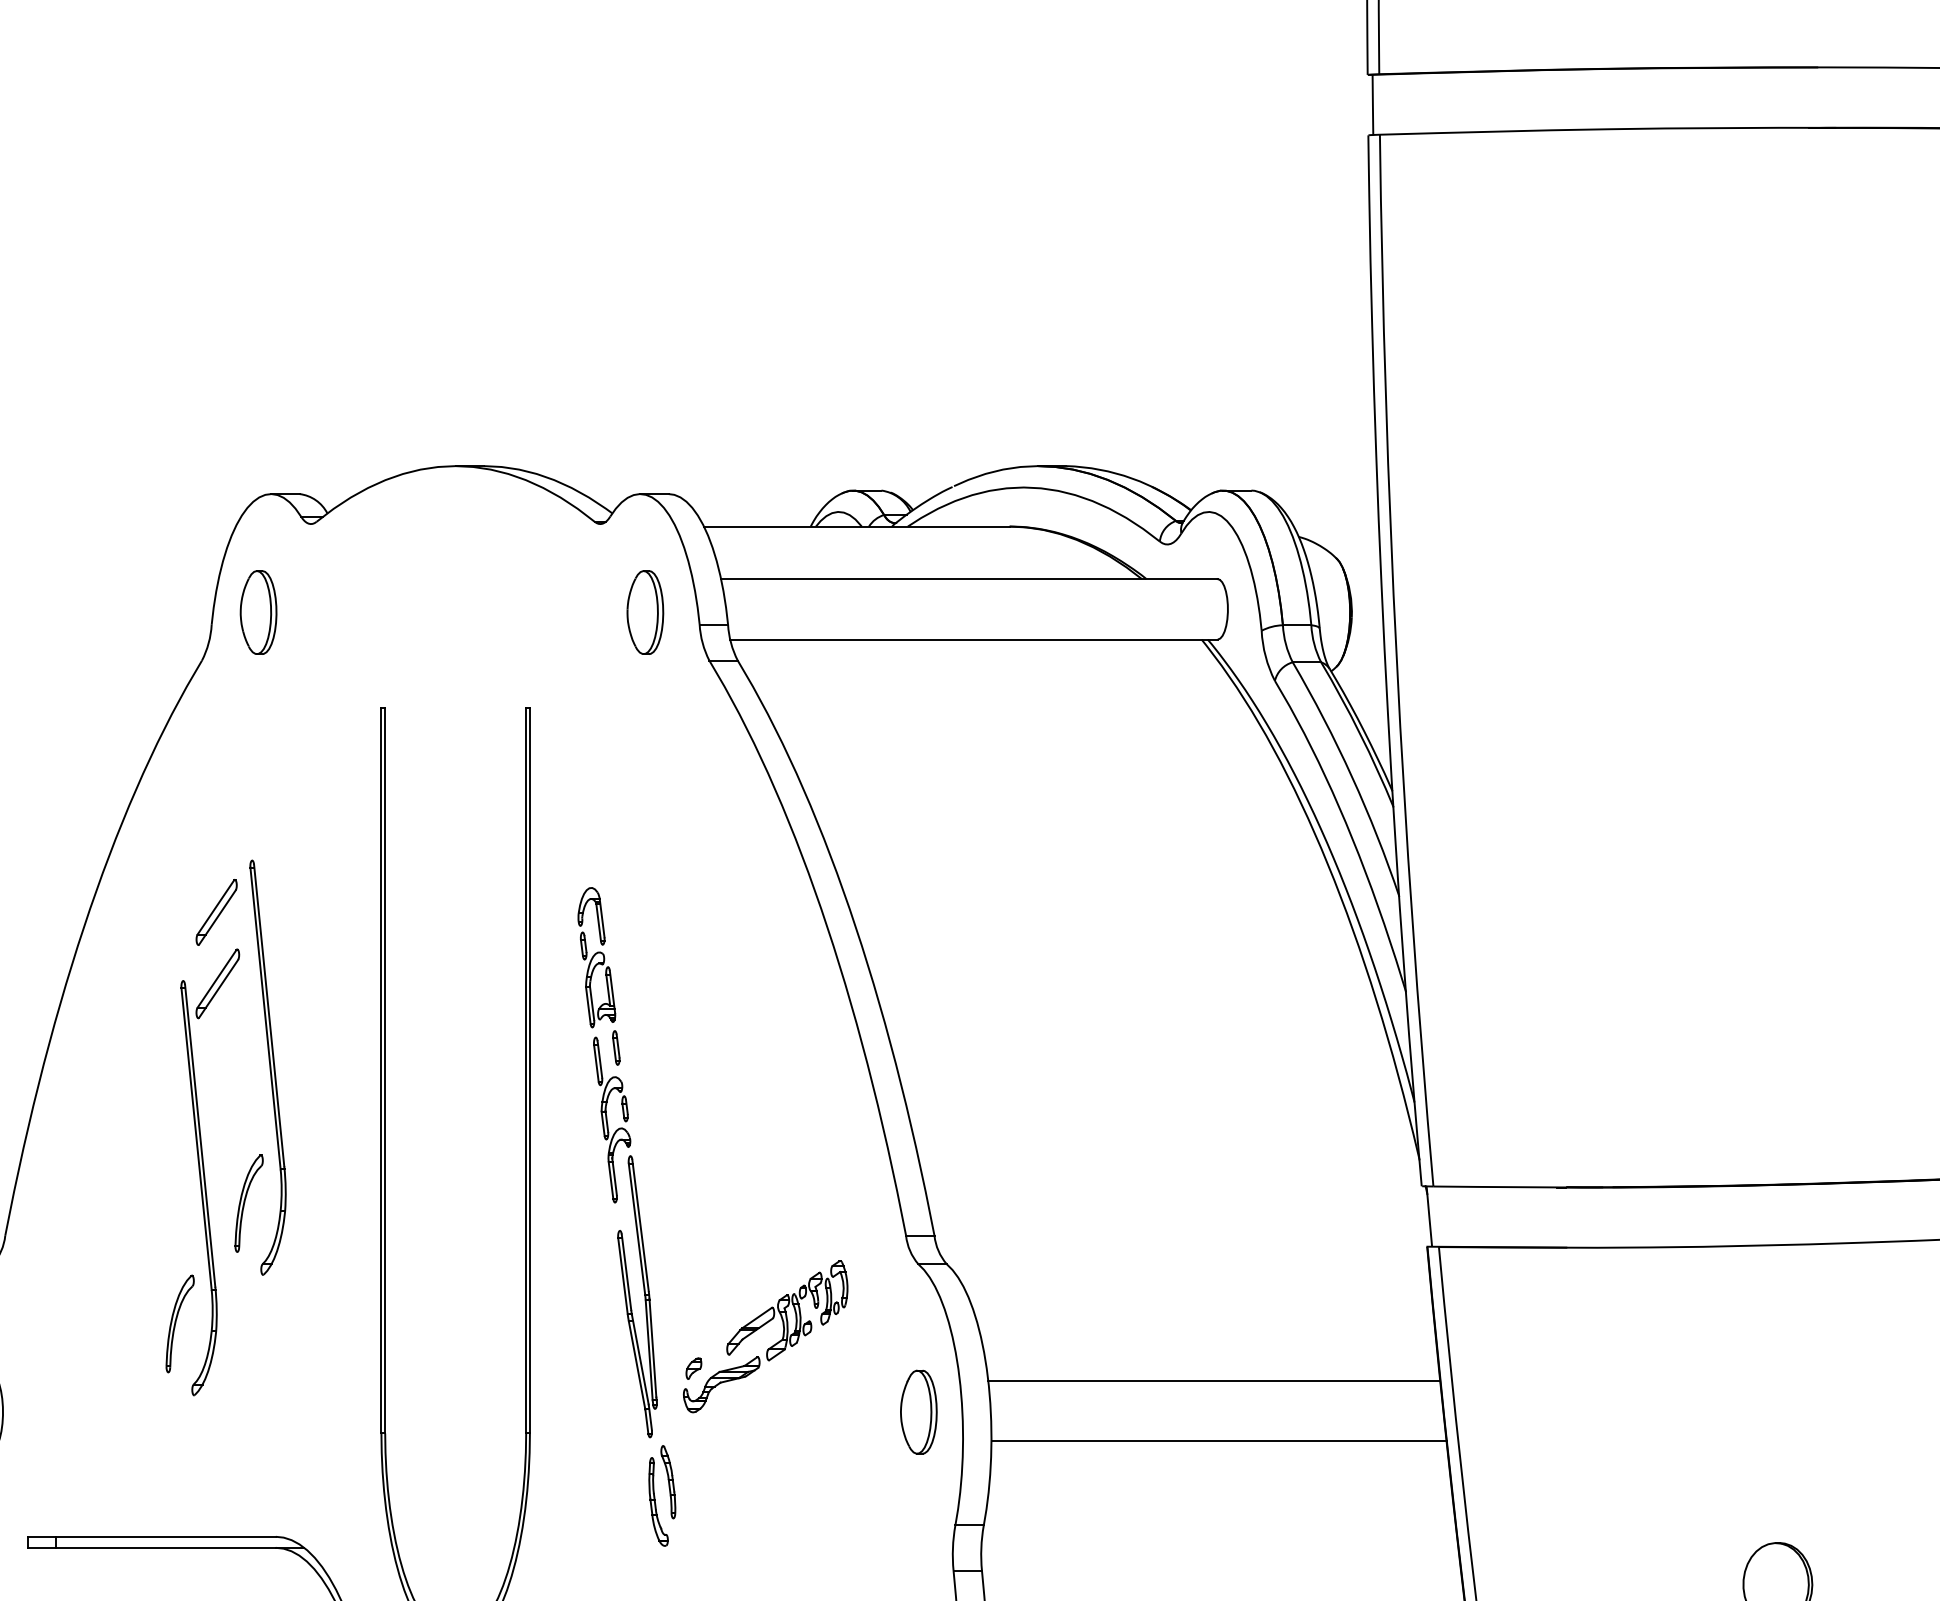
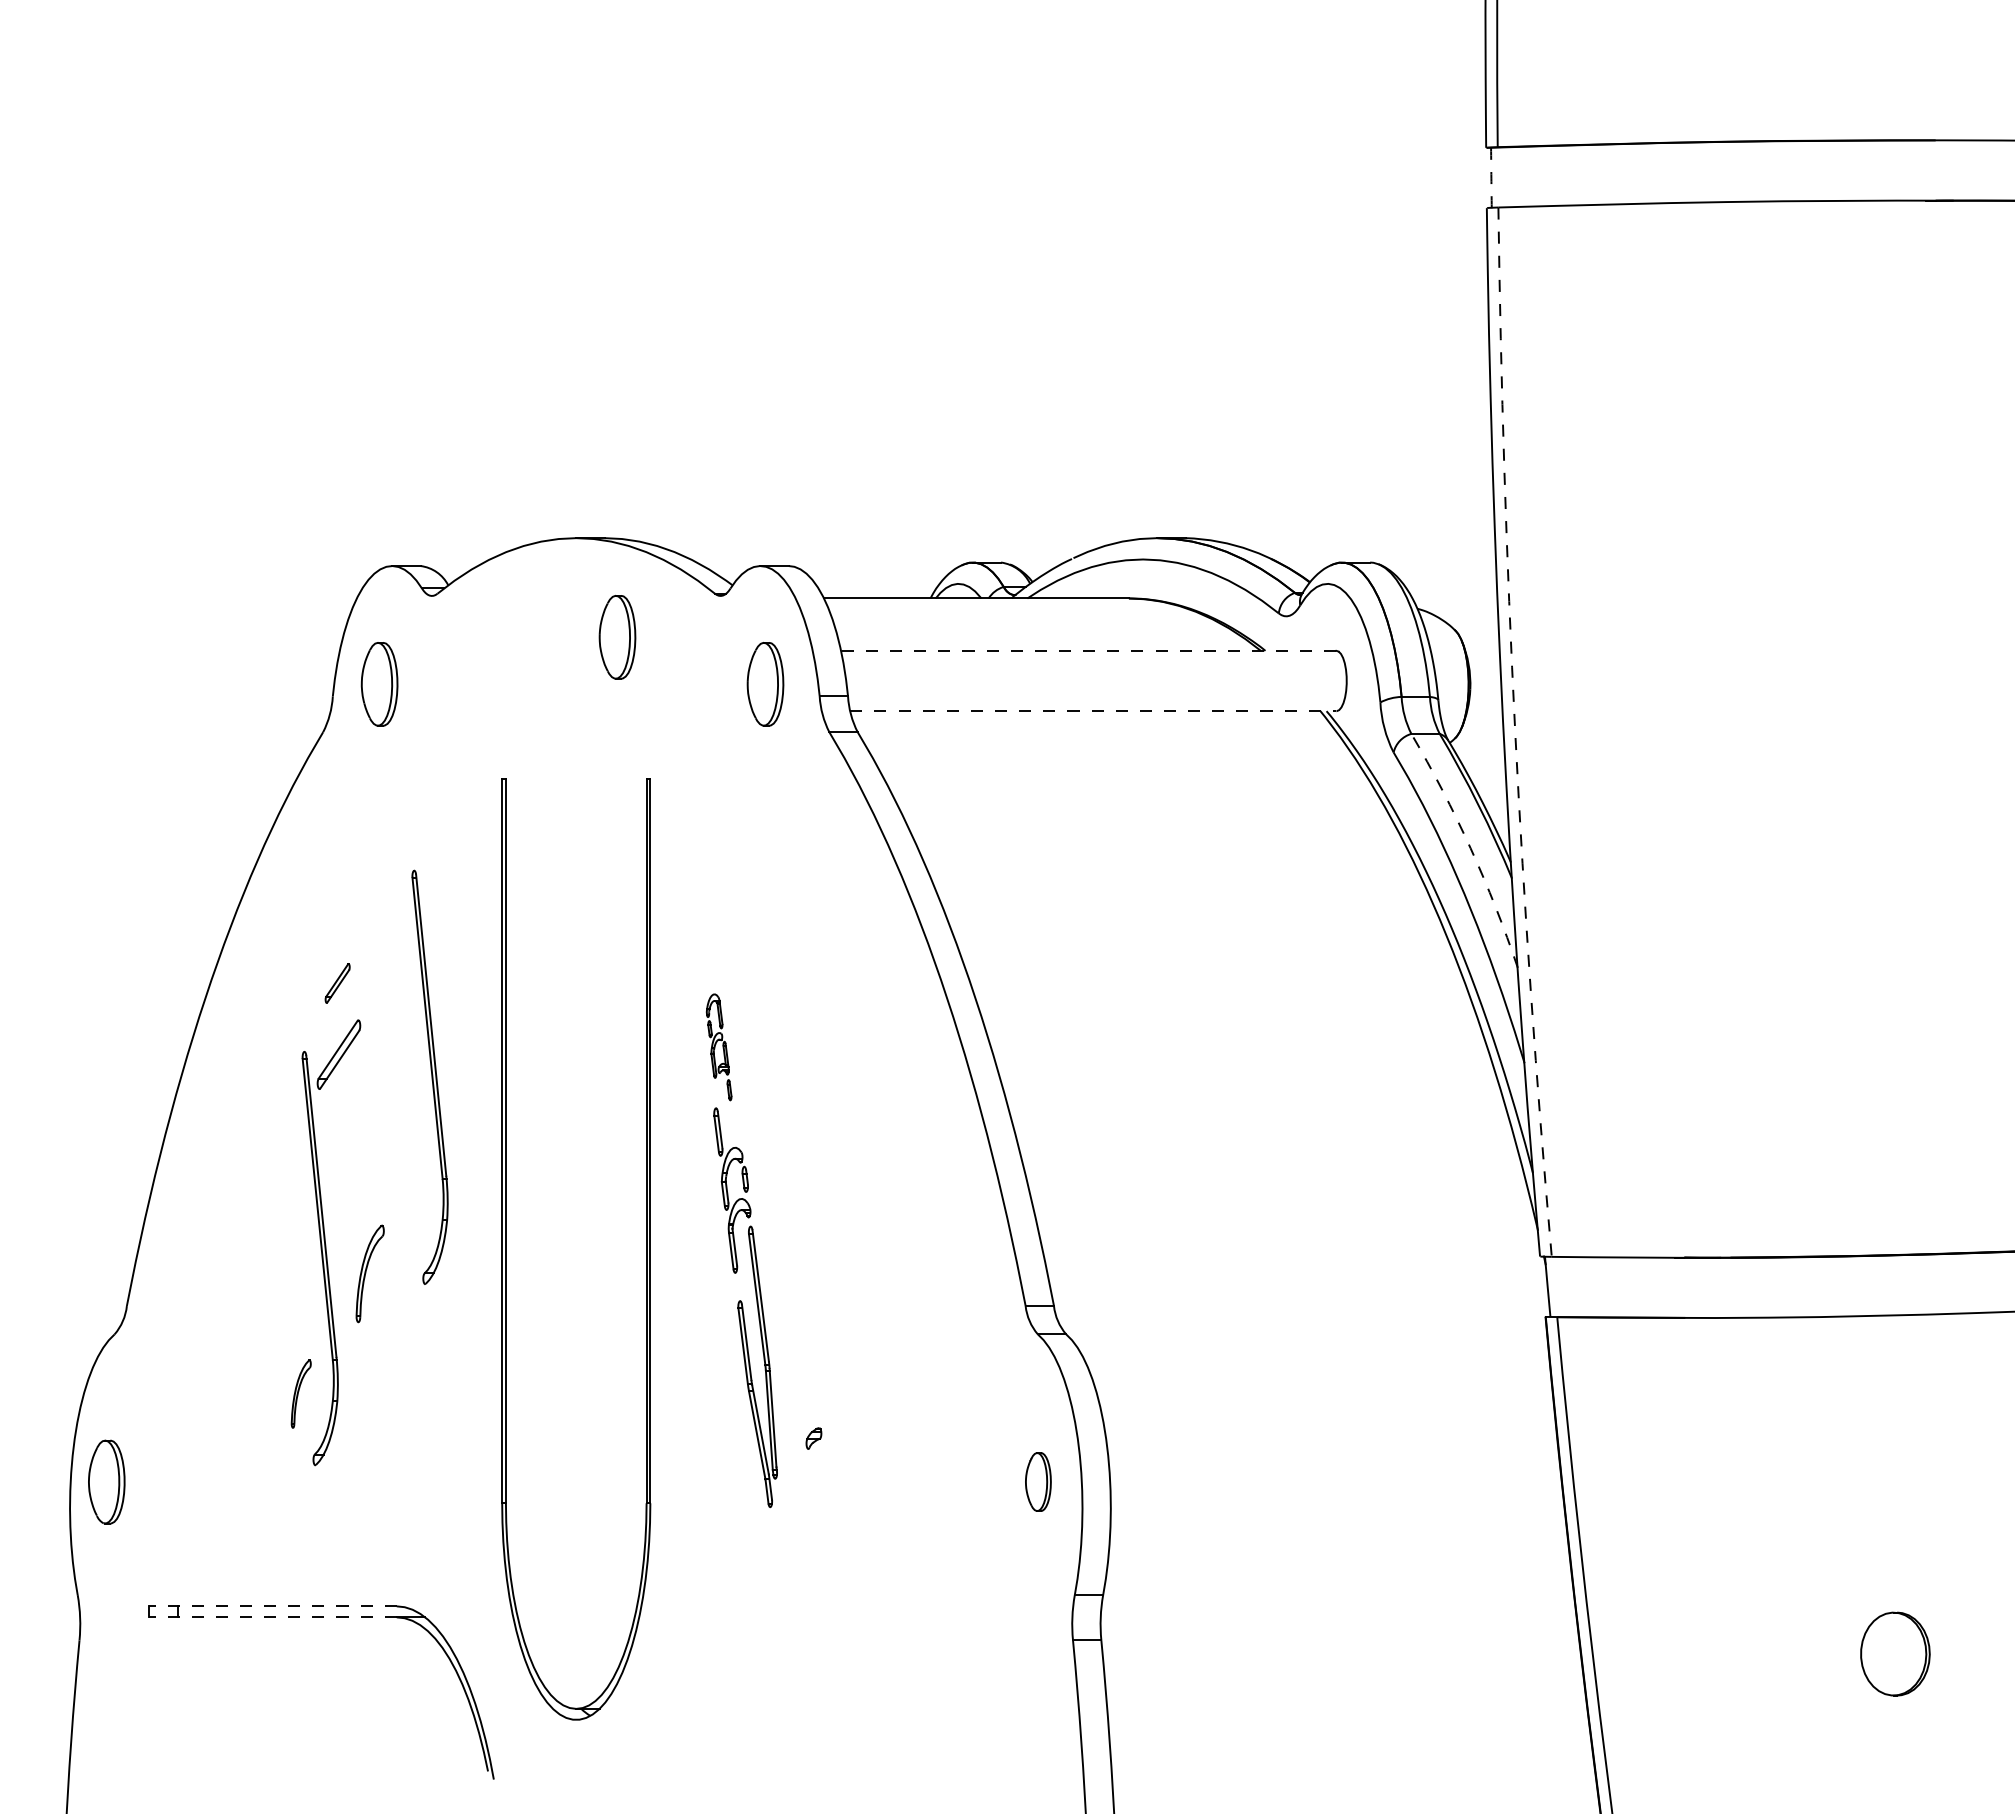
arc: (1373, 105) -> (1491, 178), solid -> dashed
part: (497, 565) -> (617, 637), added
line: (969, 578) -> (1088, 650), solid -> dashed
line: (974, 639) -> (1093, 711), solid -> dashed
arc: (1397, 660) -> (1515, 732), solid -> dashed
arc: (1351, 777) -> (1470, 848), solid -> dashed
part: (216, 912) -> (337, 983), size x0.6
part: (598, 976) -> (718, 1047), size x0.6
part: (267, 1066) -> (429, 1076), moved
part: (179, 1323) -> (300, 1393), size x0.7
part: (760, 1328) -> (880, 1398), removed
line: (1213, 1380) -> (1332, 1450), removed
part: (918, 1411) -> (1038, 1481), size x0.7
line: (1218, 1440) -> (1337, 1510), removed
part: (655, 1495) -> (775, 1565), removed
line: (152, 1536) -> (273, 1606), solid -> dashed
line: (152, 1547) -> (273, 1617), solid -> dashed

